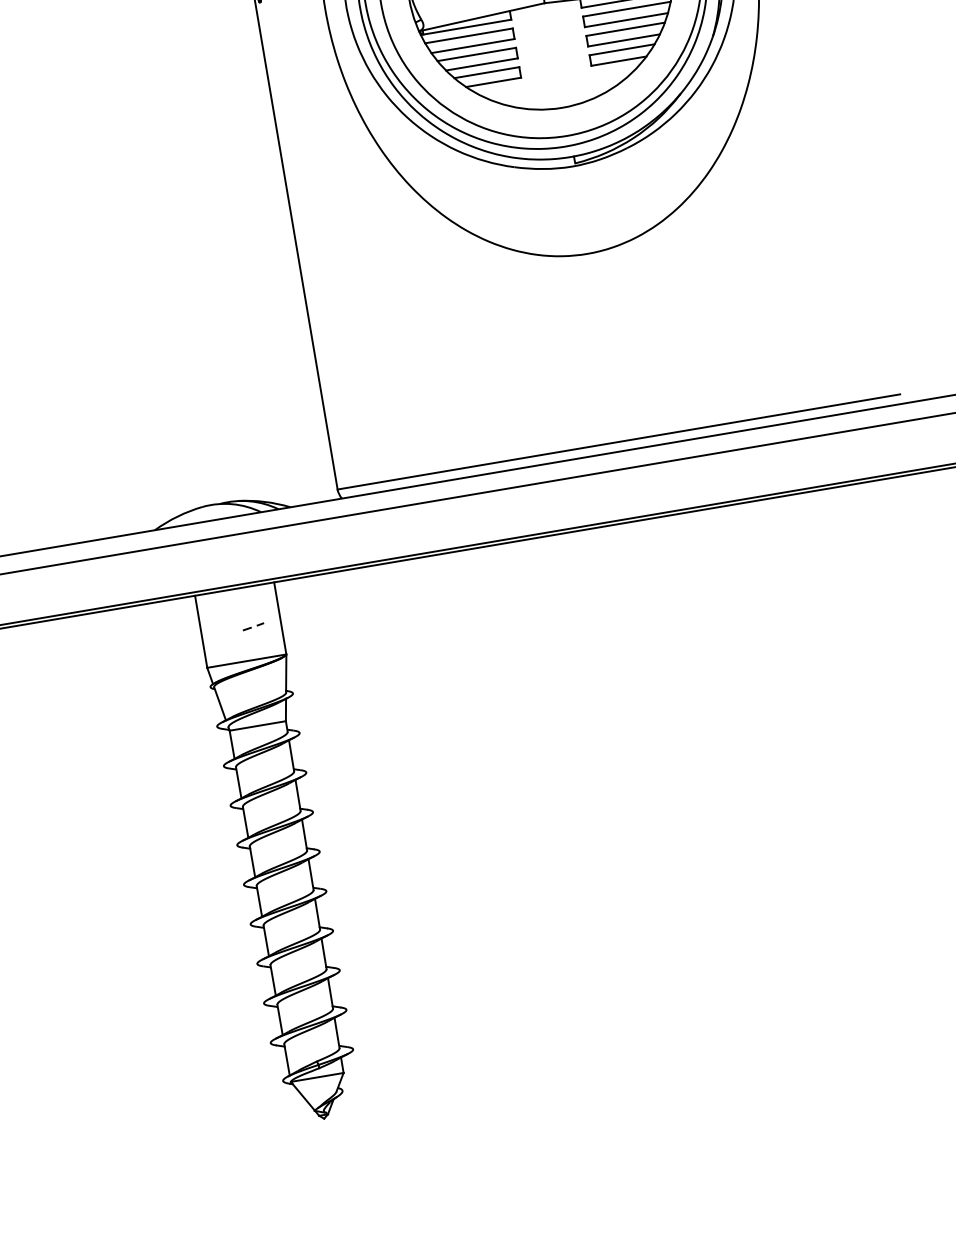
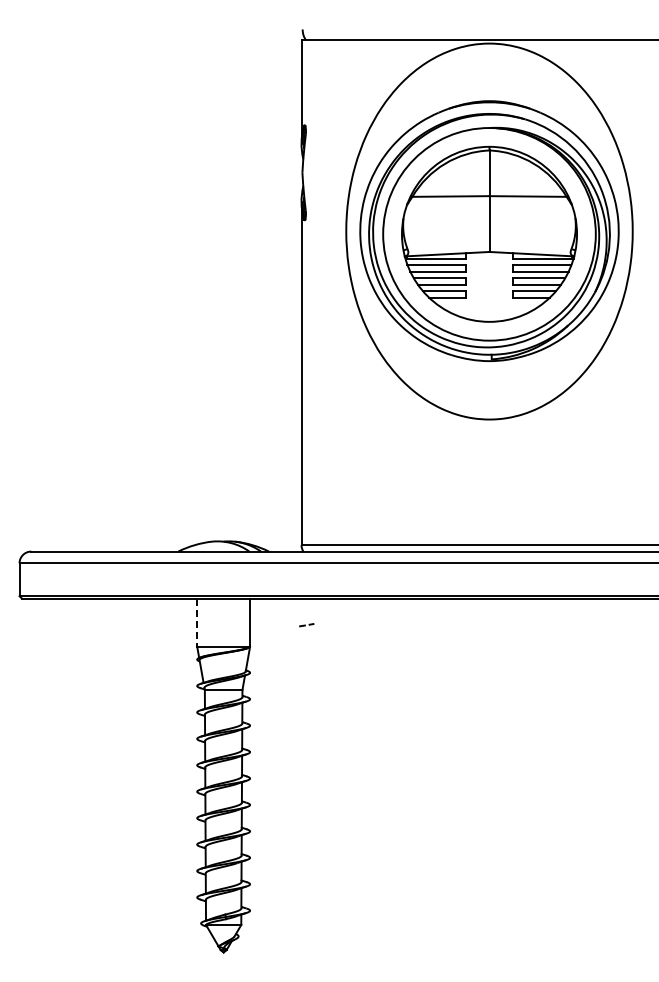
line: (251, 627) -> (305, 625), moved
line: (201, 633) -> (197, 623), solid -> dashed

